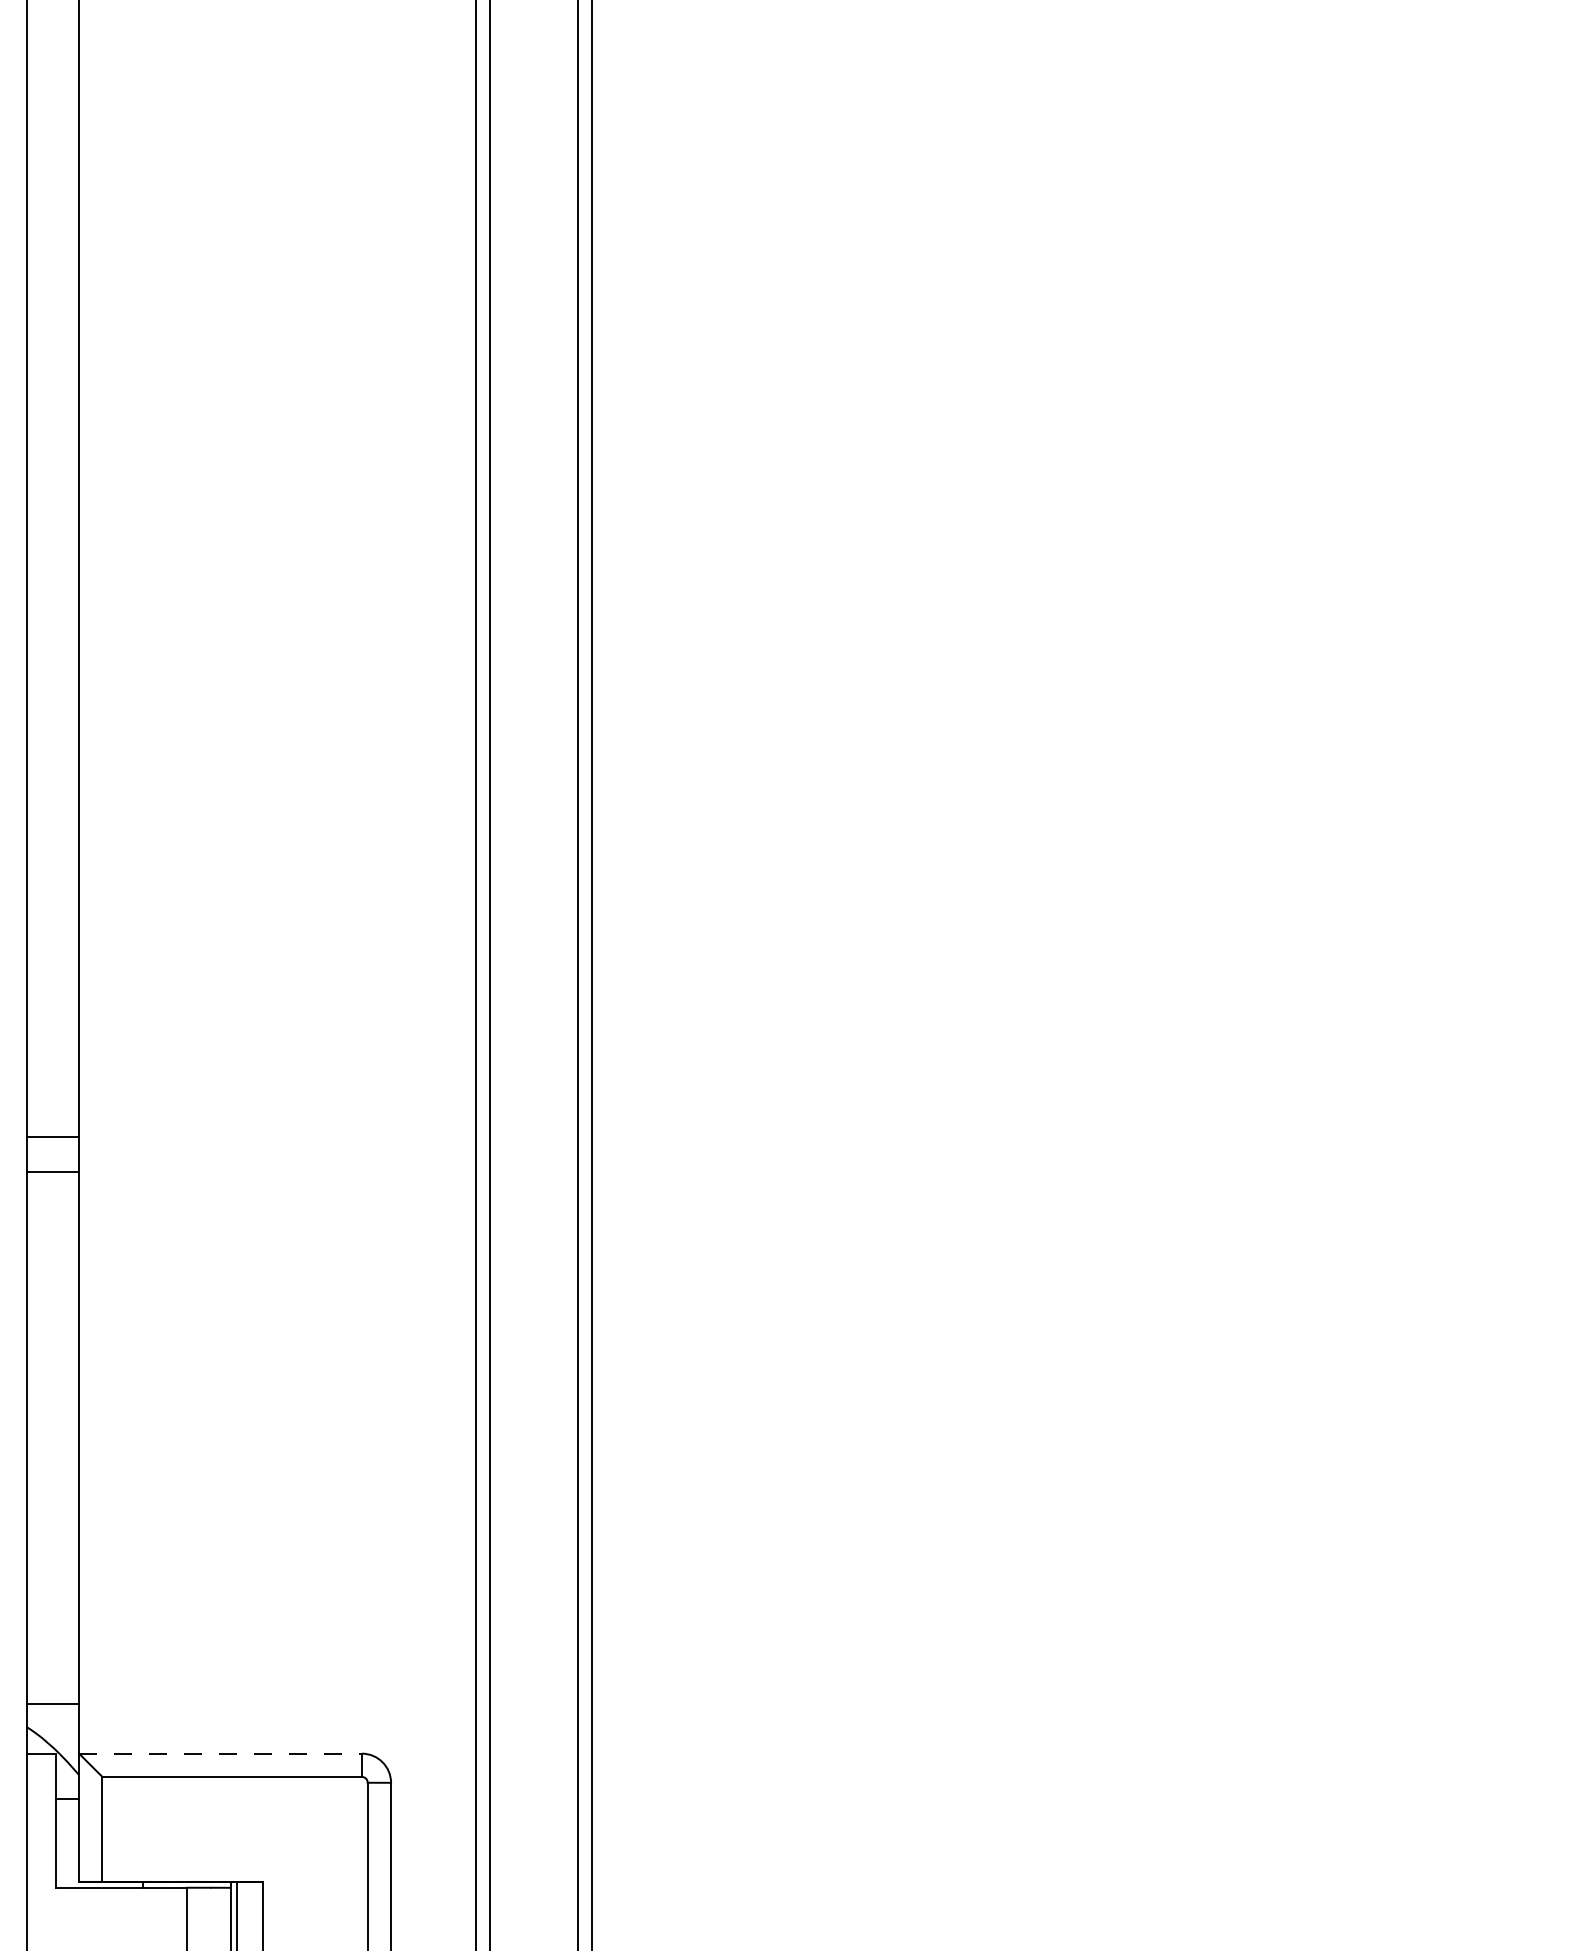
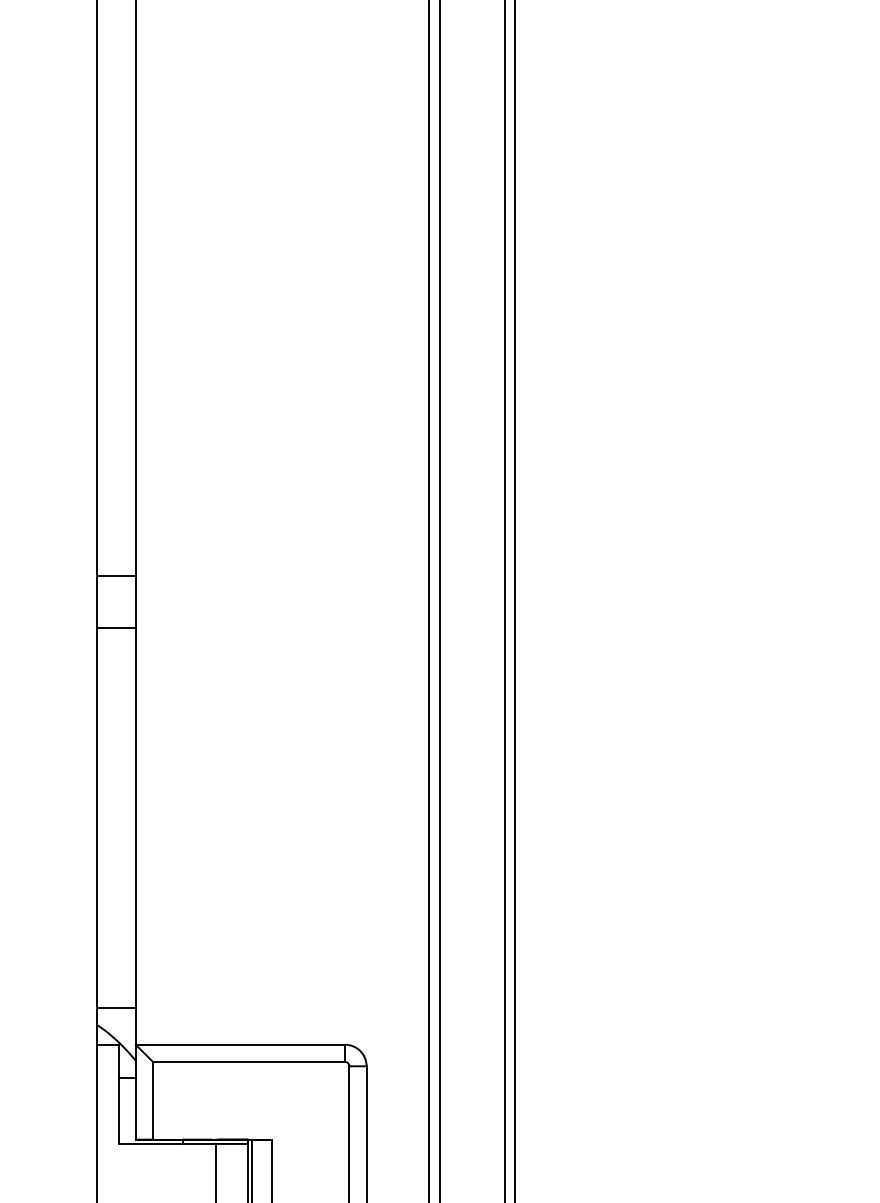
line: (52, 1136) -> (116, 628), moved
line: (52, 1171) -> (116, 576), moved
line: (221, 1753) -> (241, 1044), dashed -> solid

